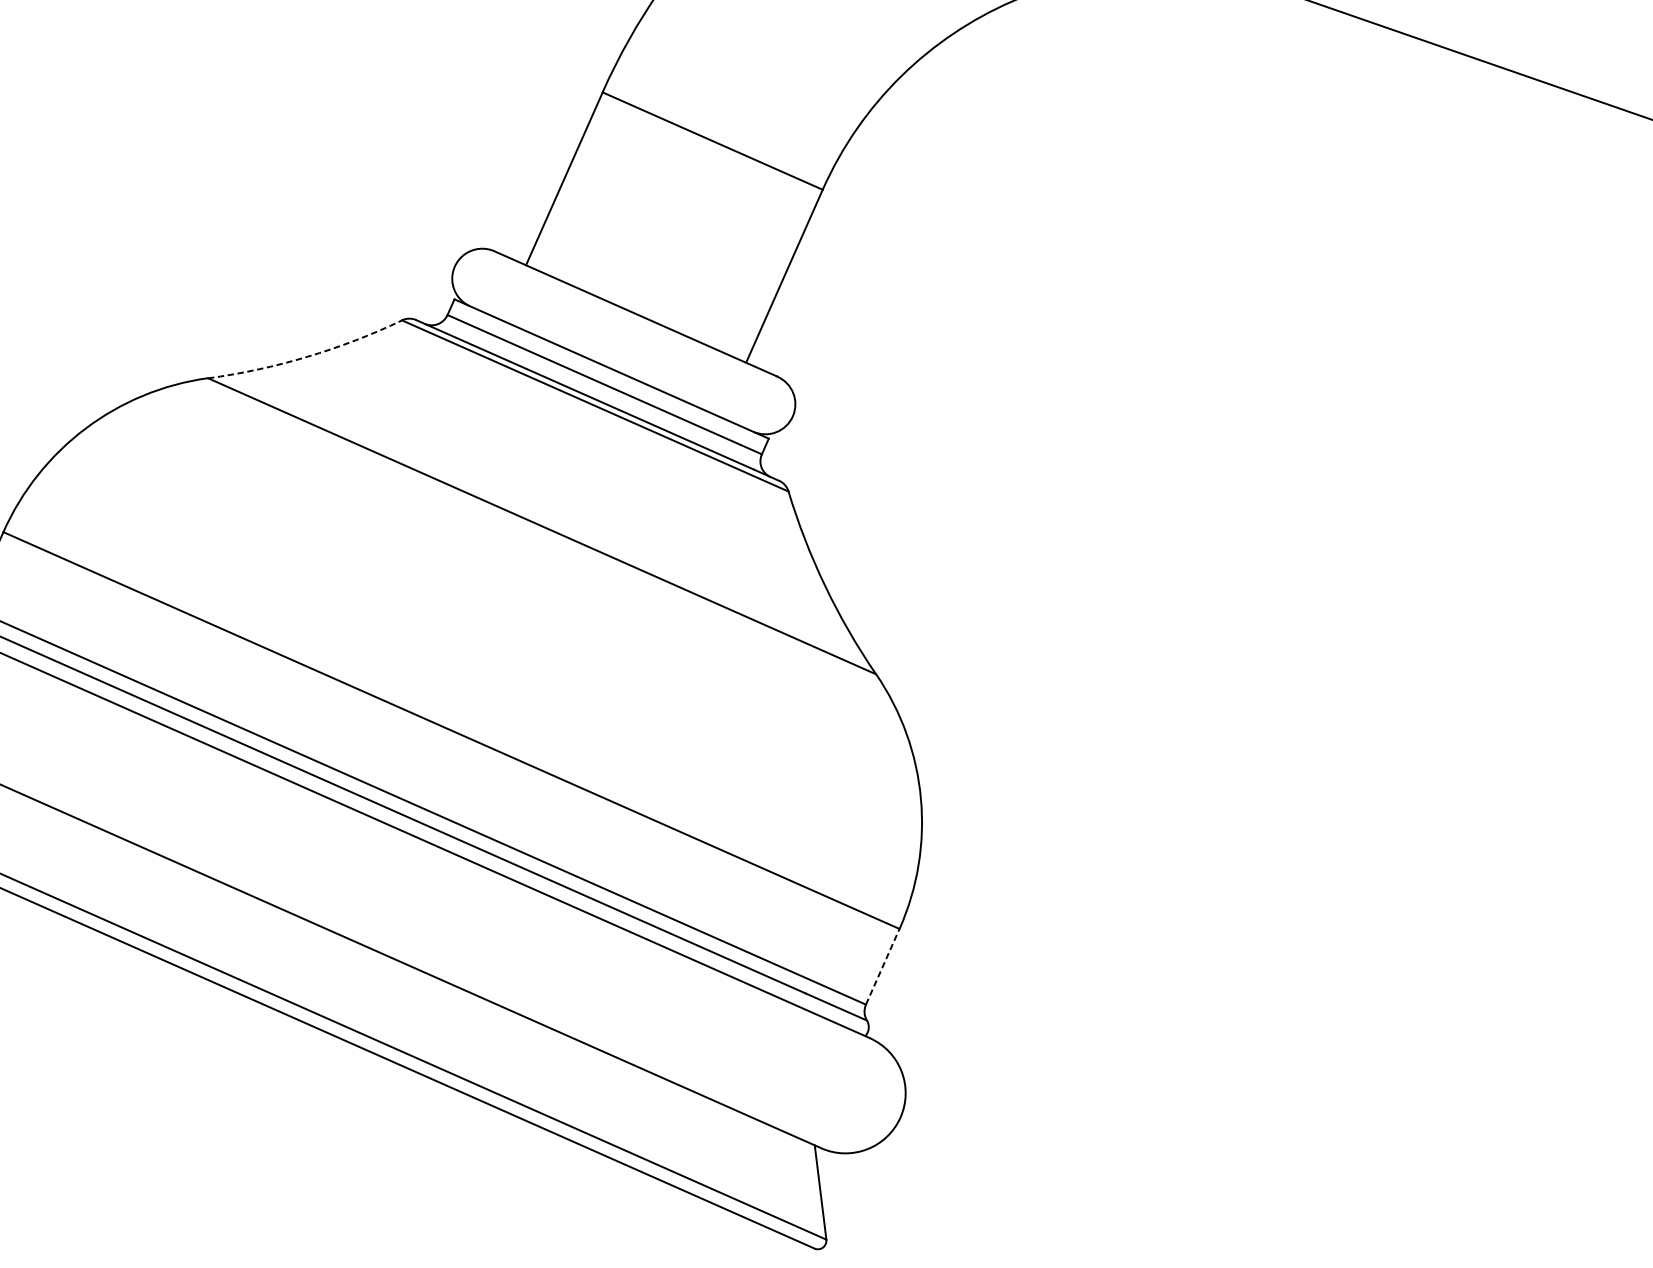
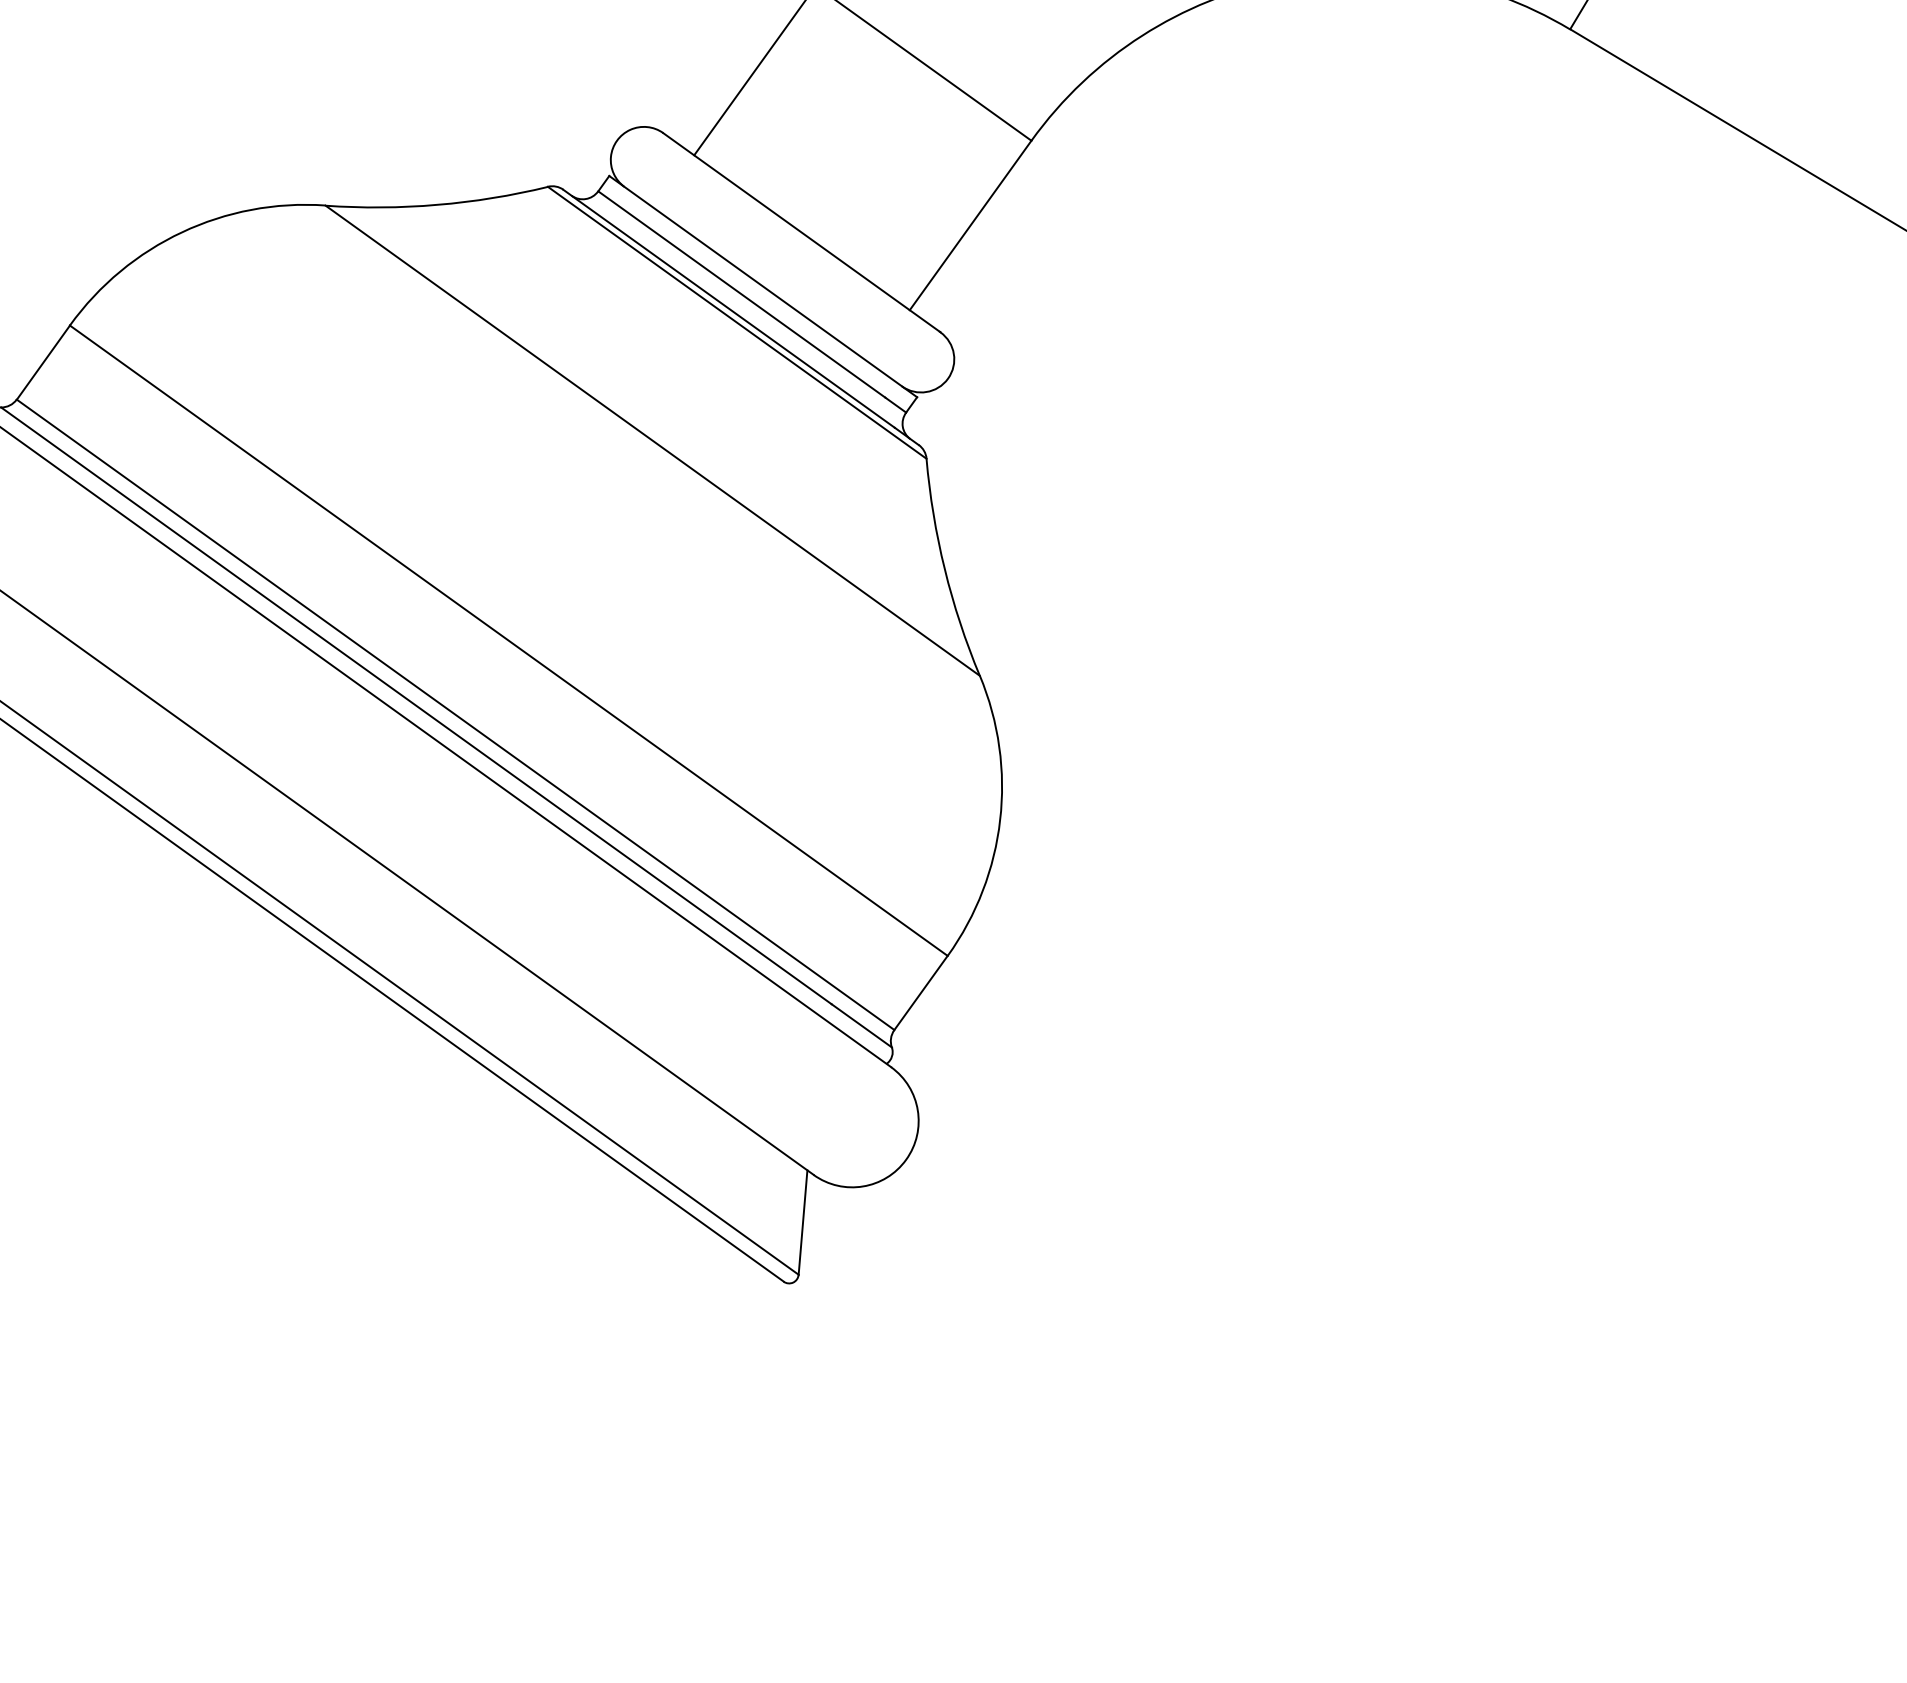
arc: (307, 356) -> (437, 204), dashed -> solid
line: (883, 966) -> (921, 992), dashed -> solid

